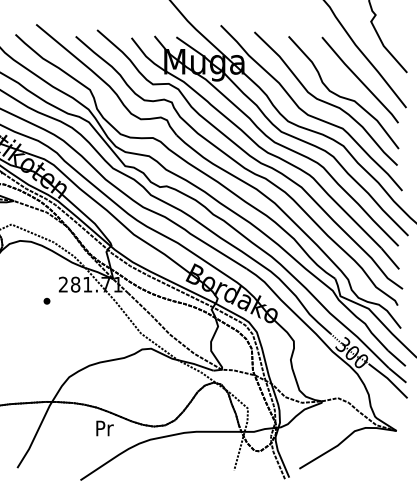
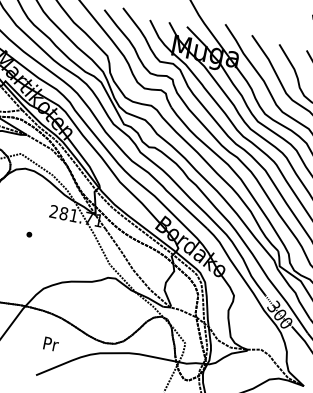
part: (46, 300) -> (29, 233), moved
text: (104, 428) -> (50, 344), moved

